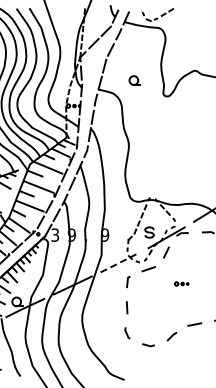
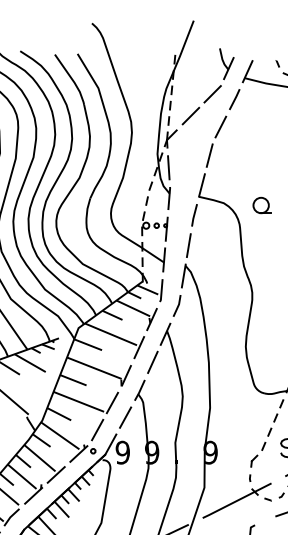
part: (134, 80) -> (262, 205), moved
text: (55, 234) -> (123, 451), 3 -> 9
line: (120, 262) -> (237, 500), dashed -> solid

